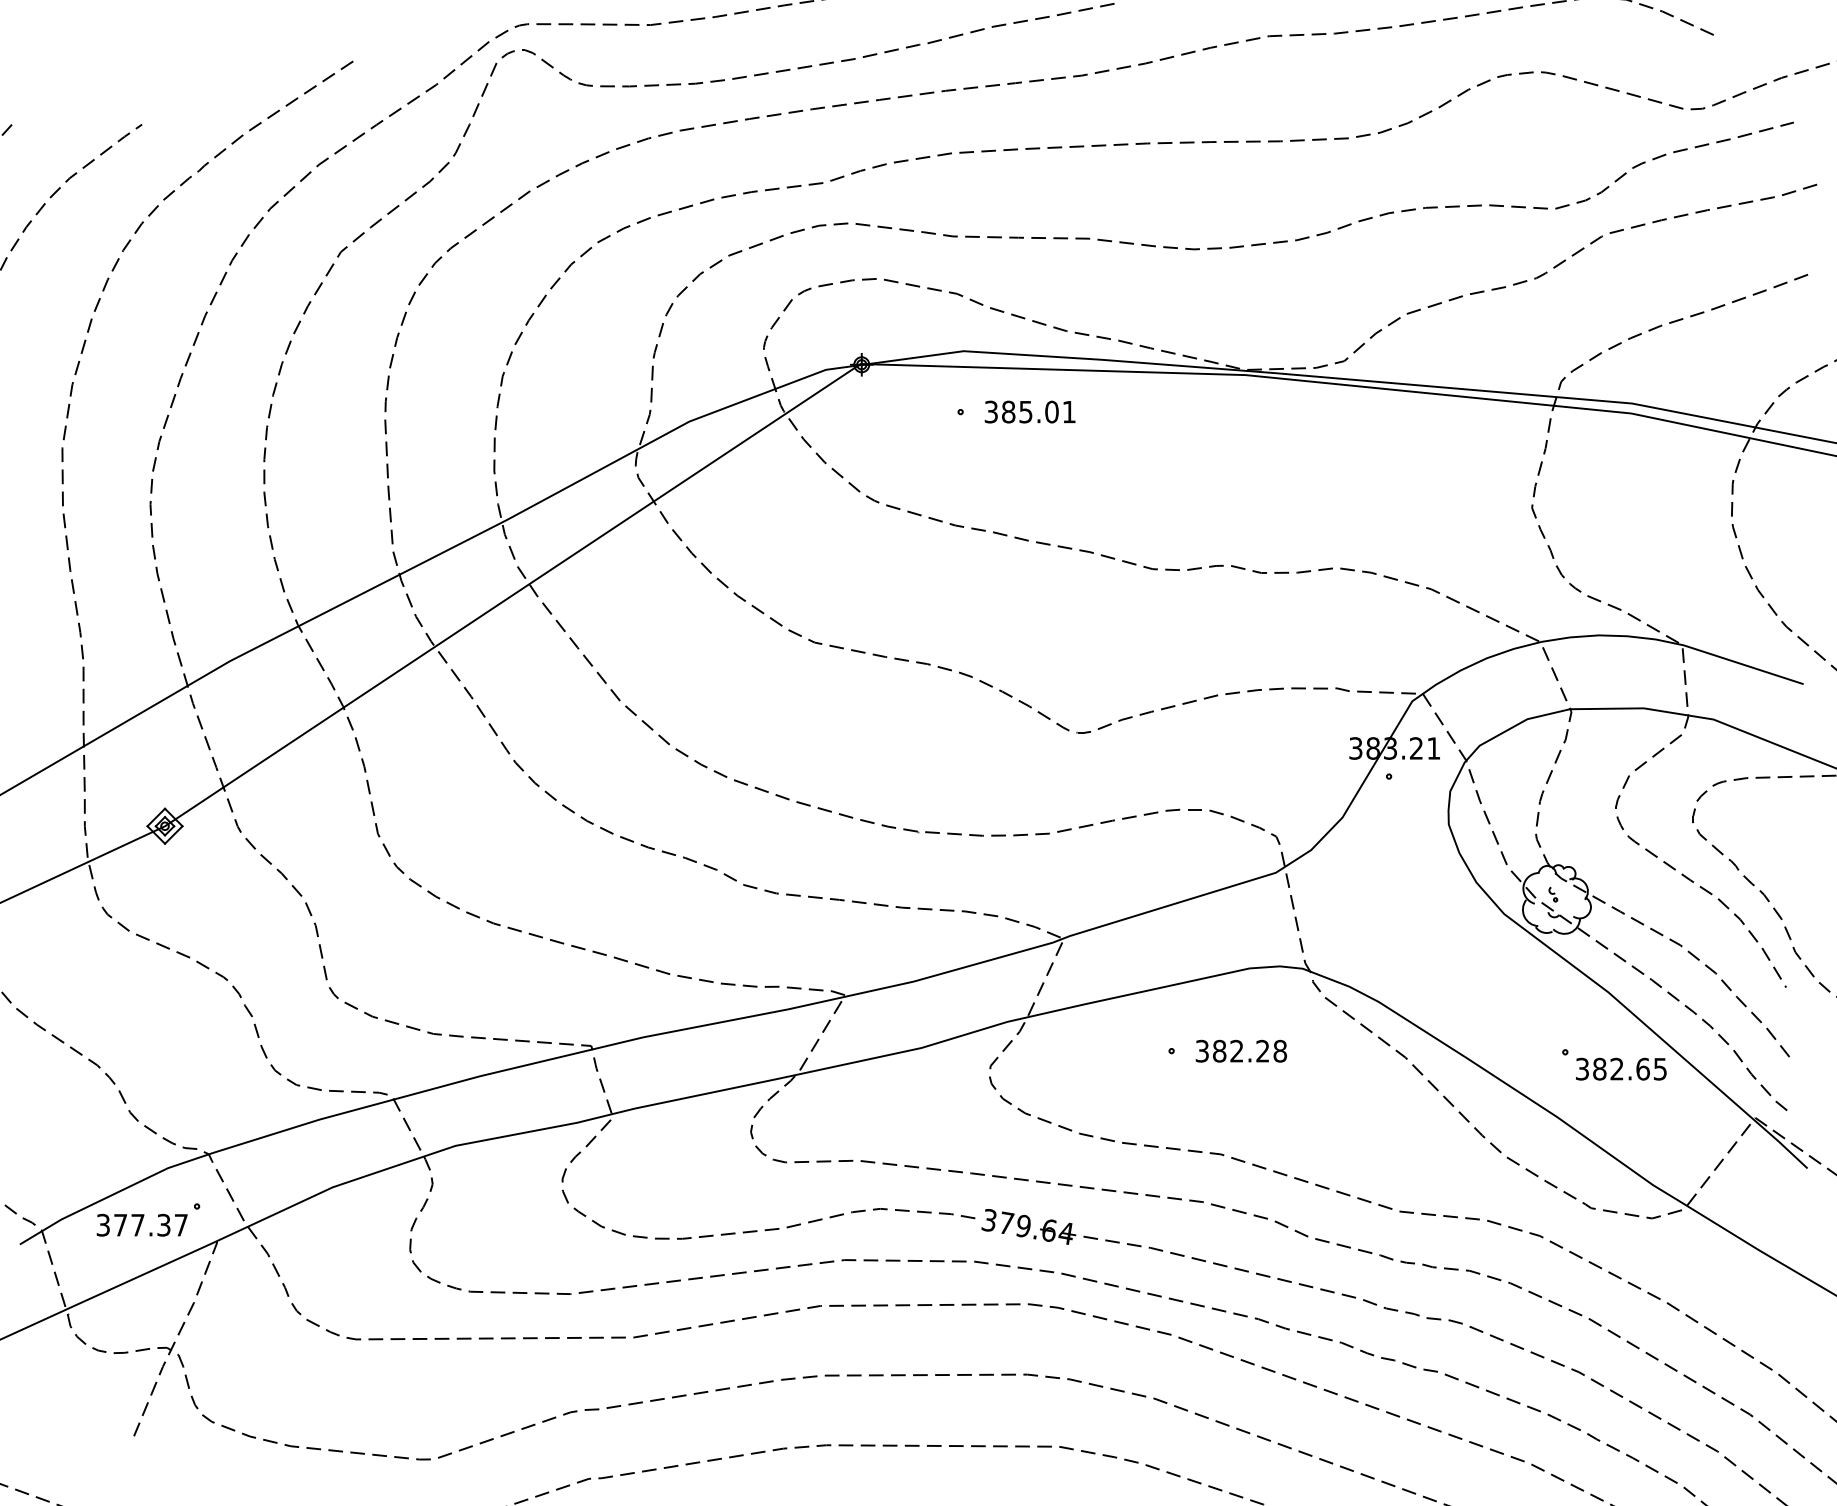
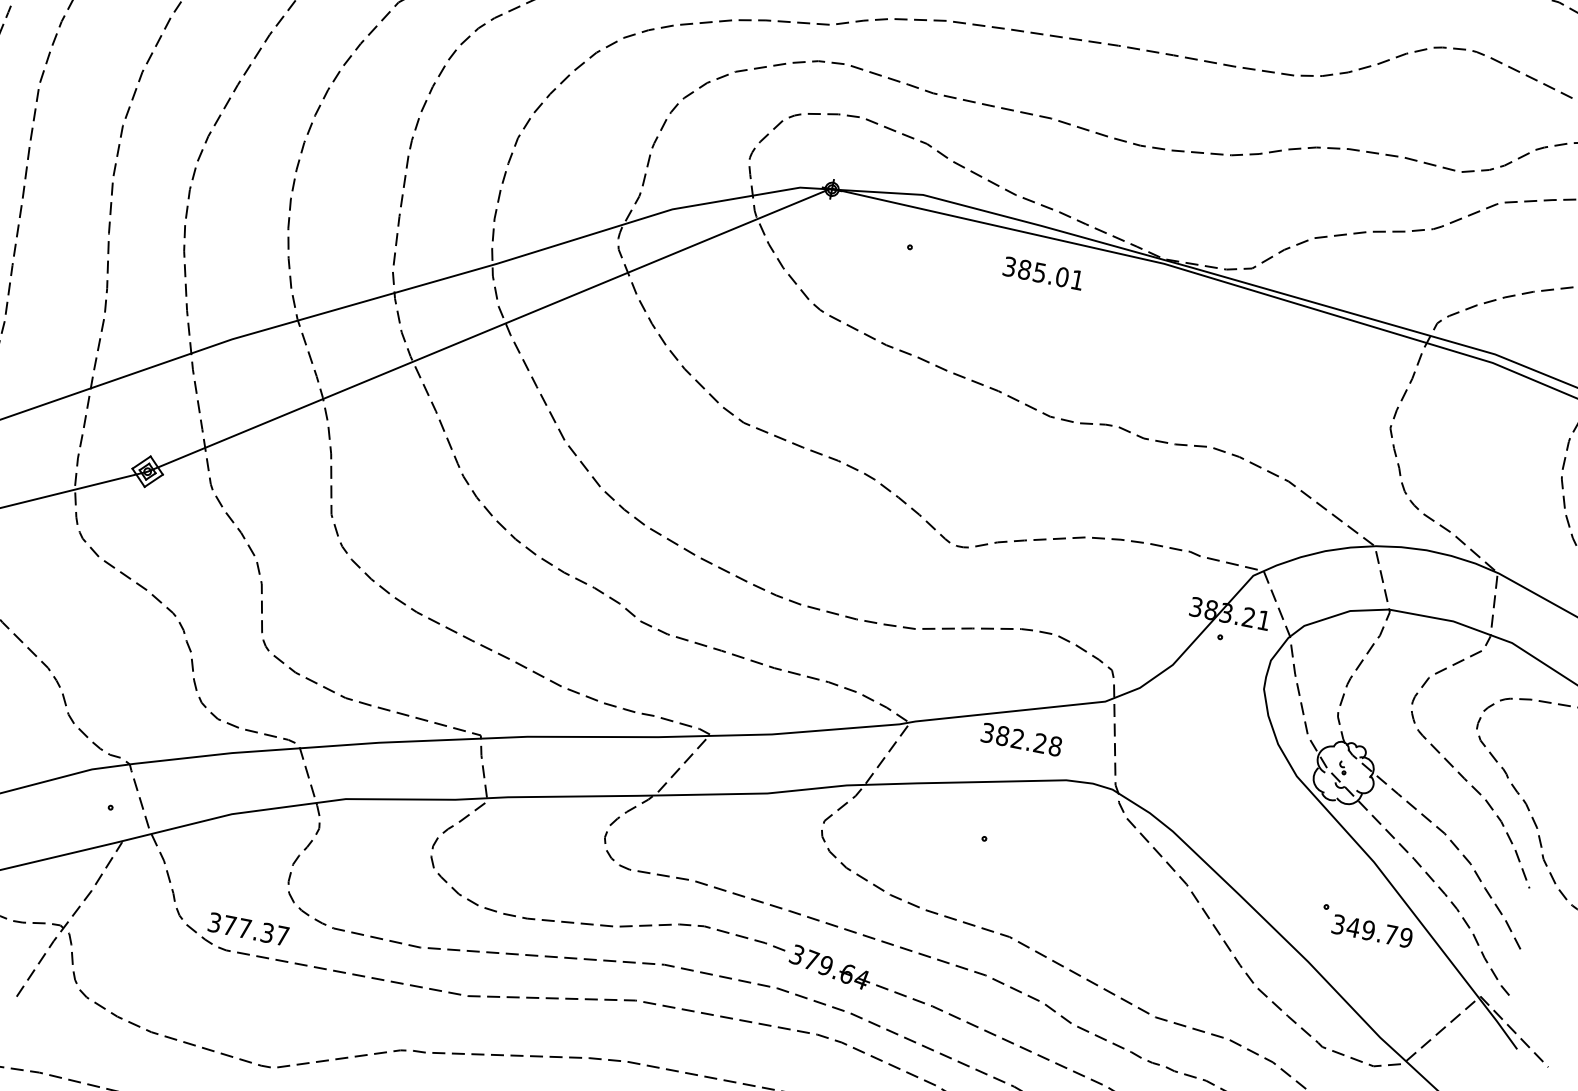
text: (1029, 411) -> (1042, 272), moved
text: (1240, 1050) -> (1021, 738), moved
text: (1629, 1068) -> (1379, 932), 382.65 -> 349.79
text: (141, 1224) -> (248, 928), moved

